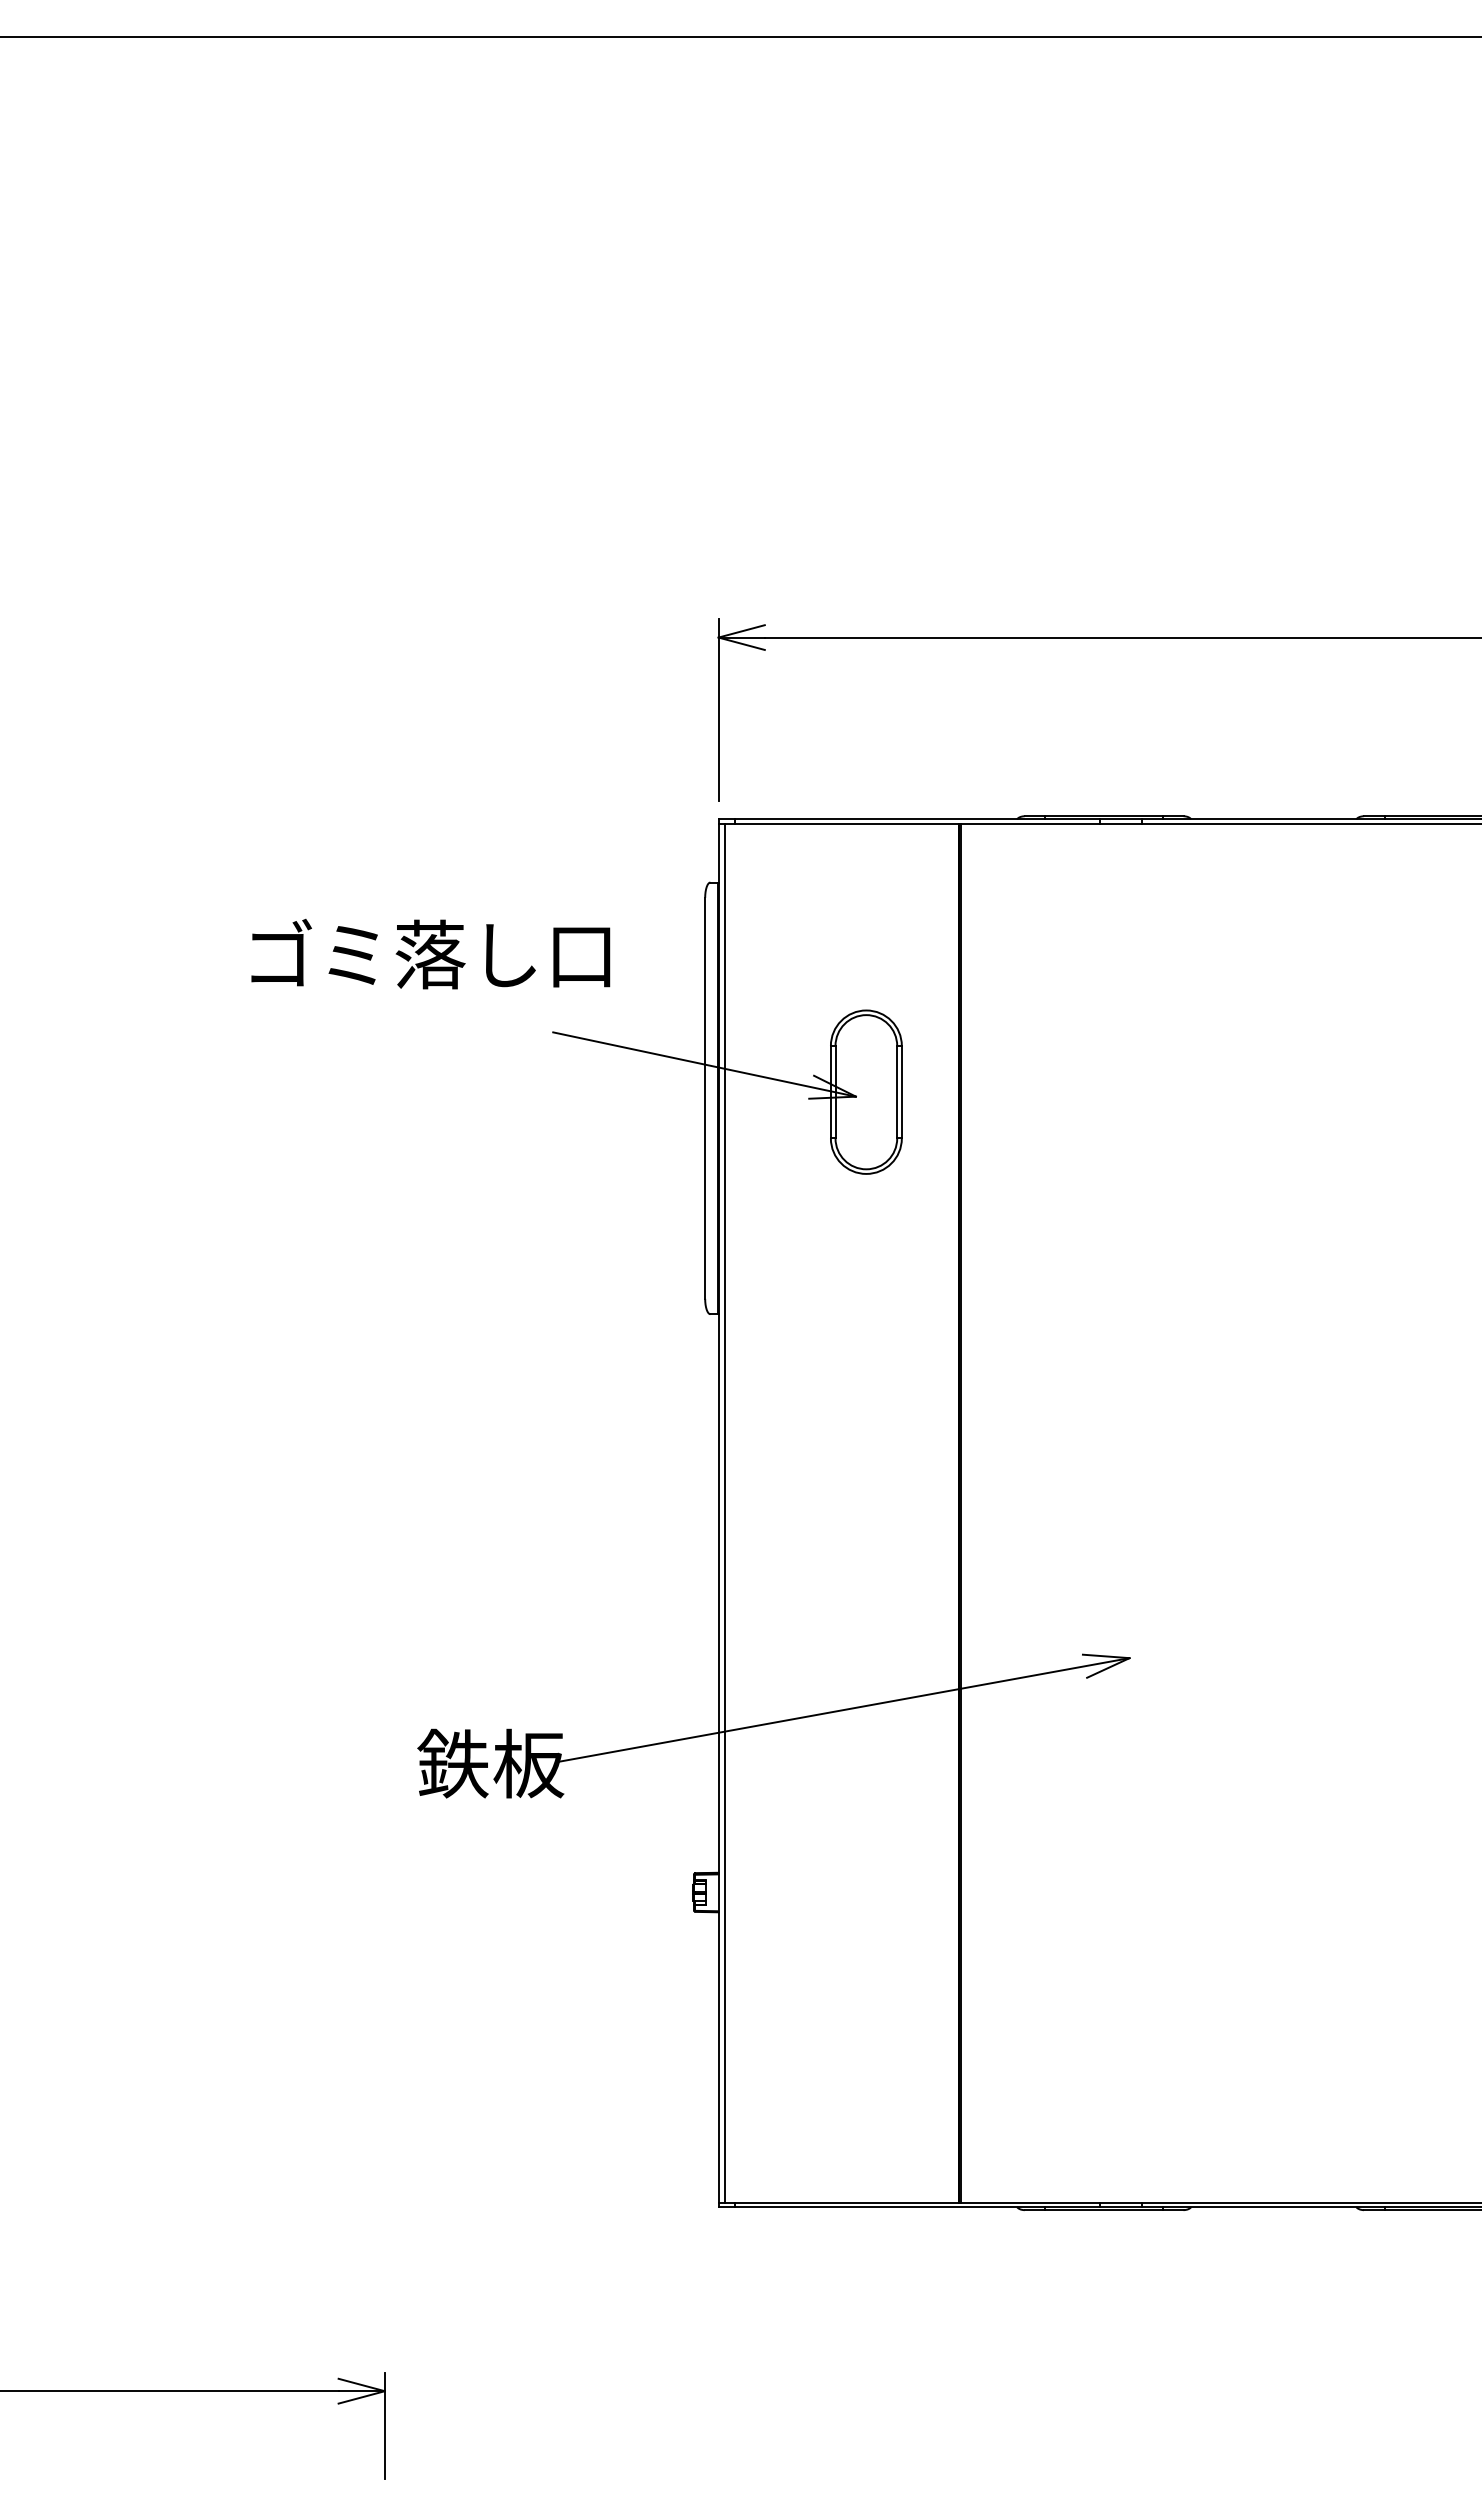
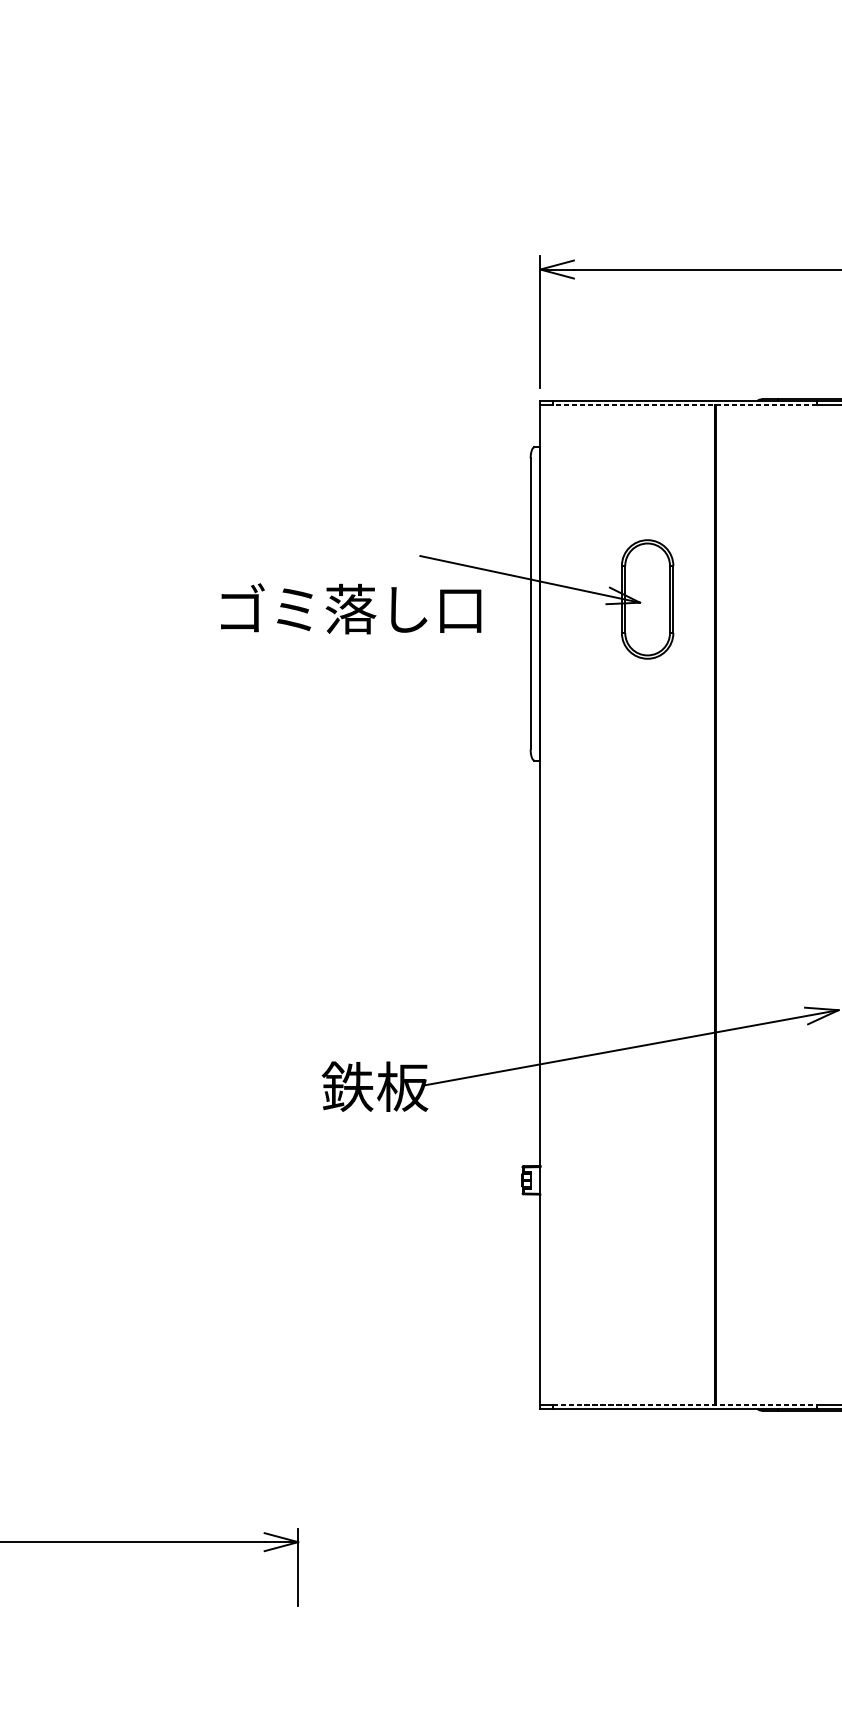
line: (916, 823) -> (684, 404), solid -> dashed
text: (430, 953) -> (350, 608), moved
line: (725, 1512) -> (545, 904), removed
line: (917, 2202) -> (684, 1405), solid -> dashed

